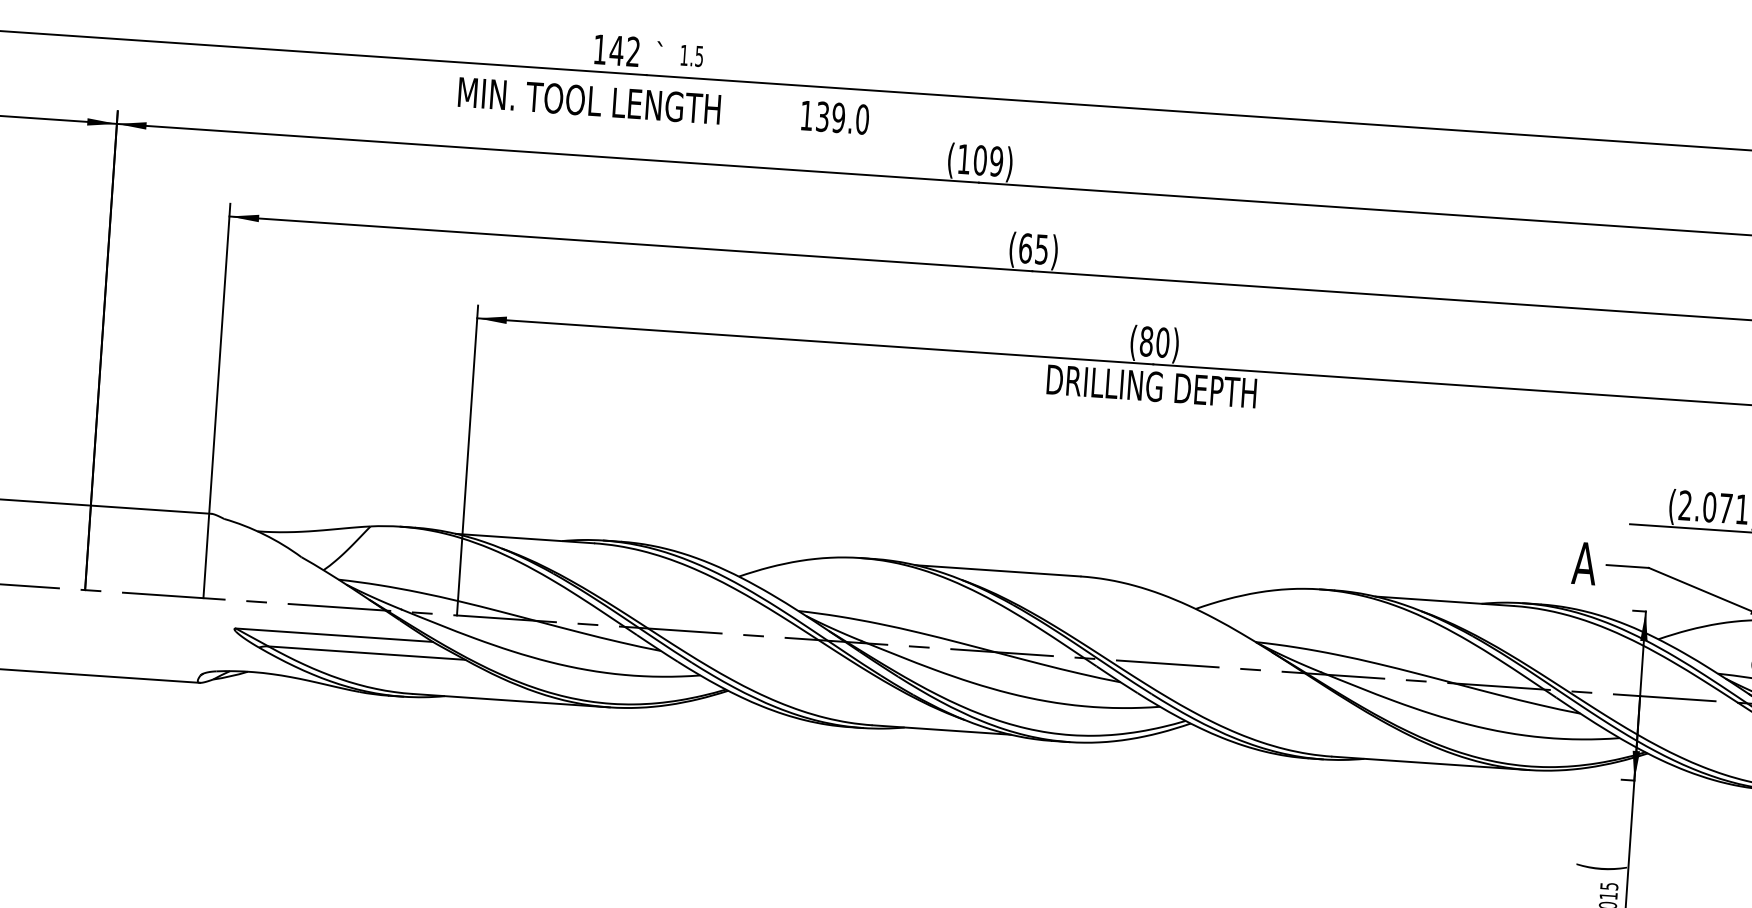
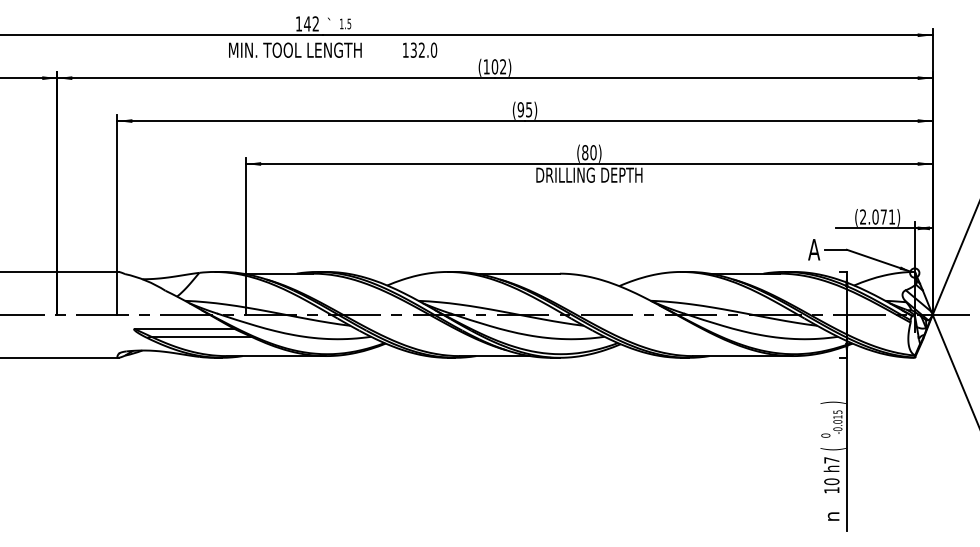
text: (838, 116) -> (421, 49), 139.0 -> 132.0
text: (997, 160) -> (503, 66), (109) -> (102)
text: (1024, 247) -> (520, 109), (65) -> (95)
text: (1600, 866) -> (832, 402), ( -> )

